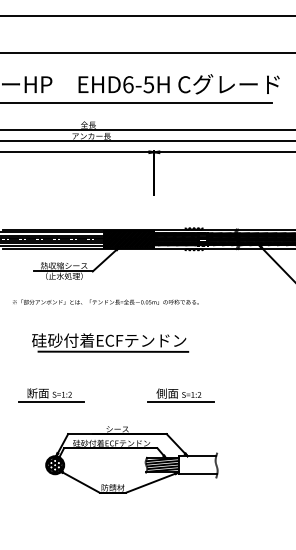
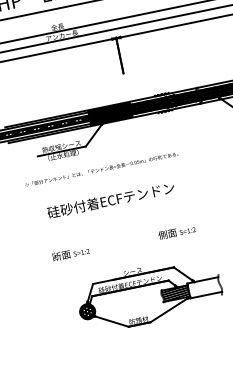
line: (113, 351) -> (116, 208), removed
line: (51, 402) -> (74, 260), removed
line: (180, 402) -> (179, 239), removed

